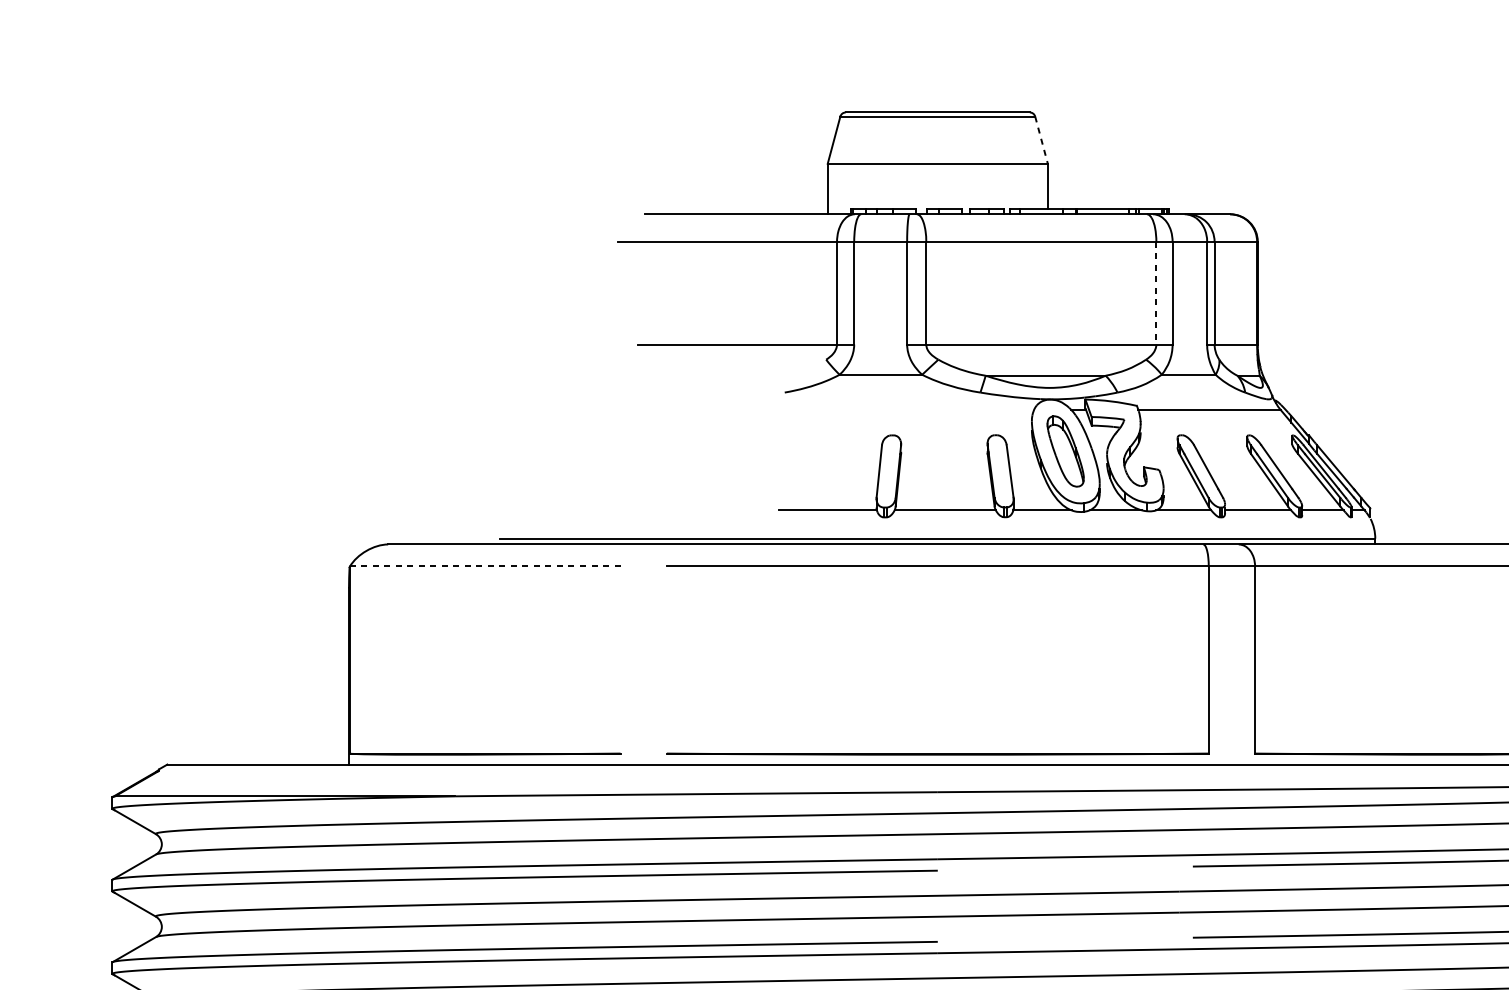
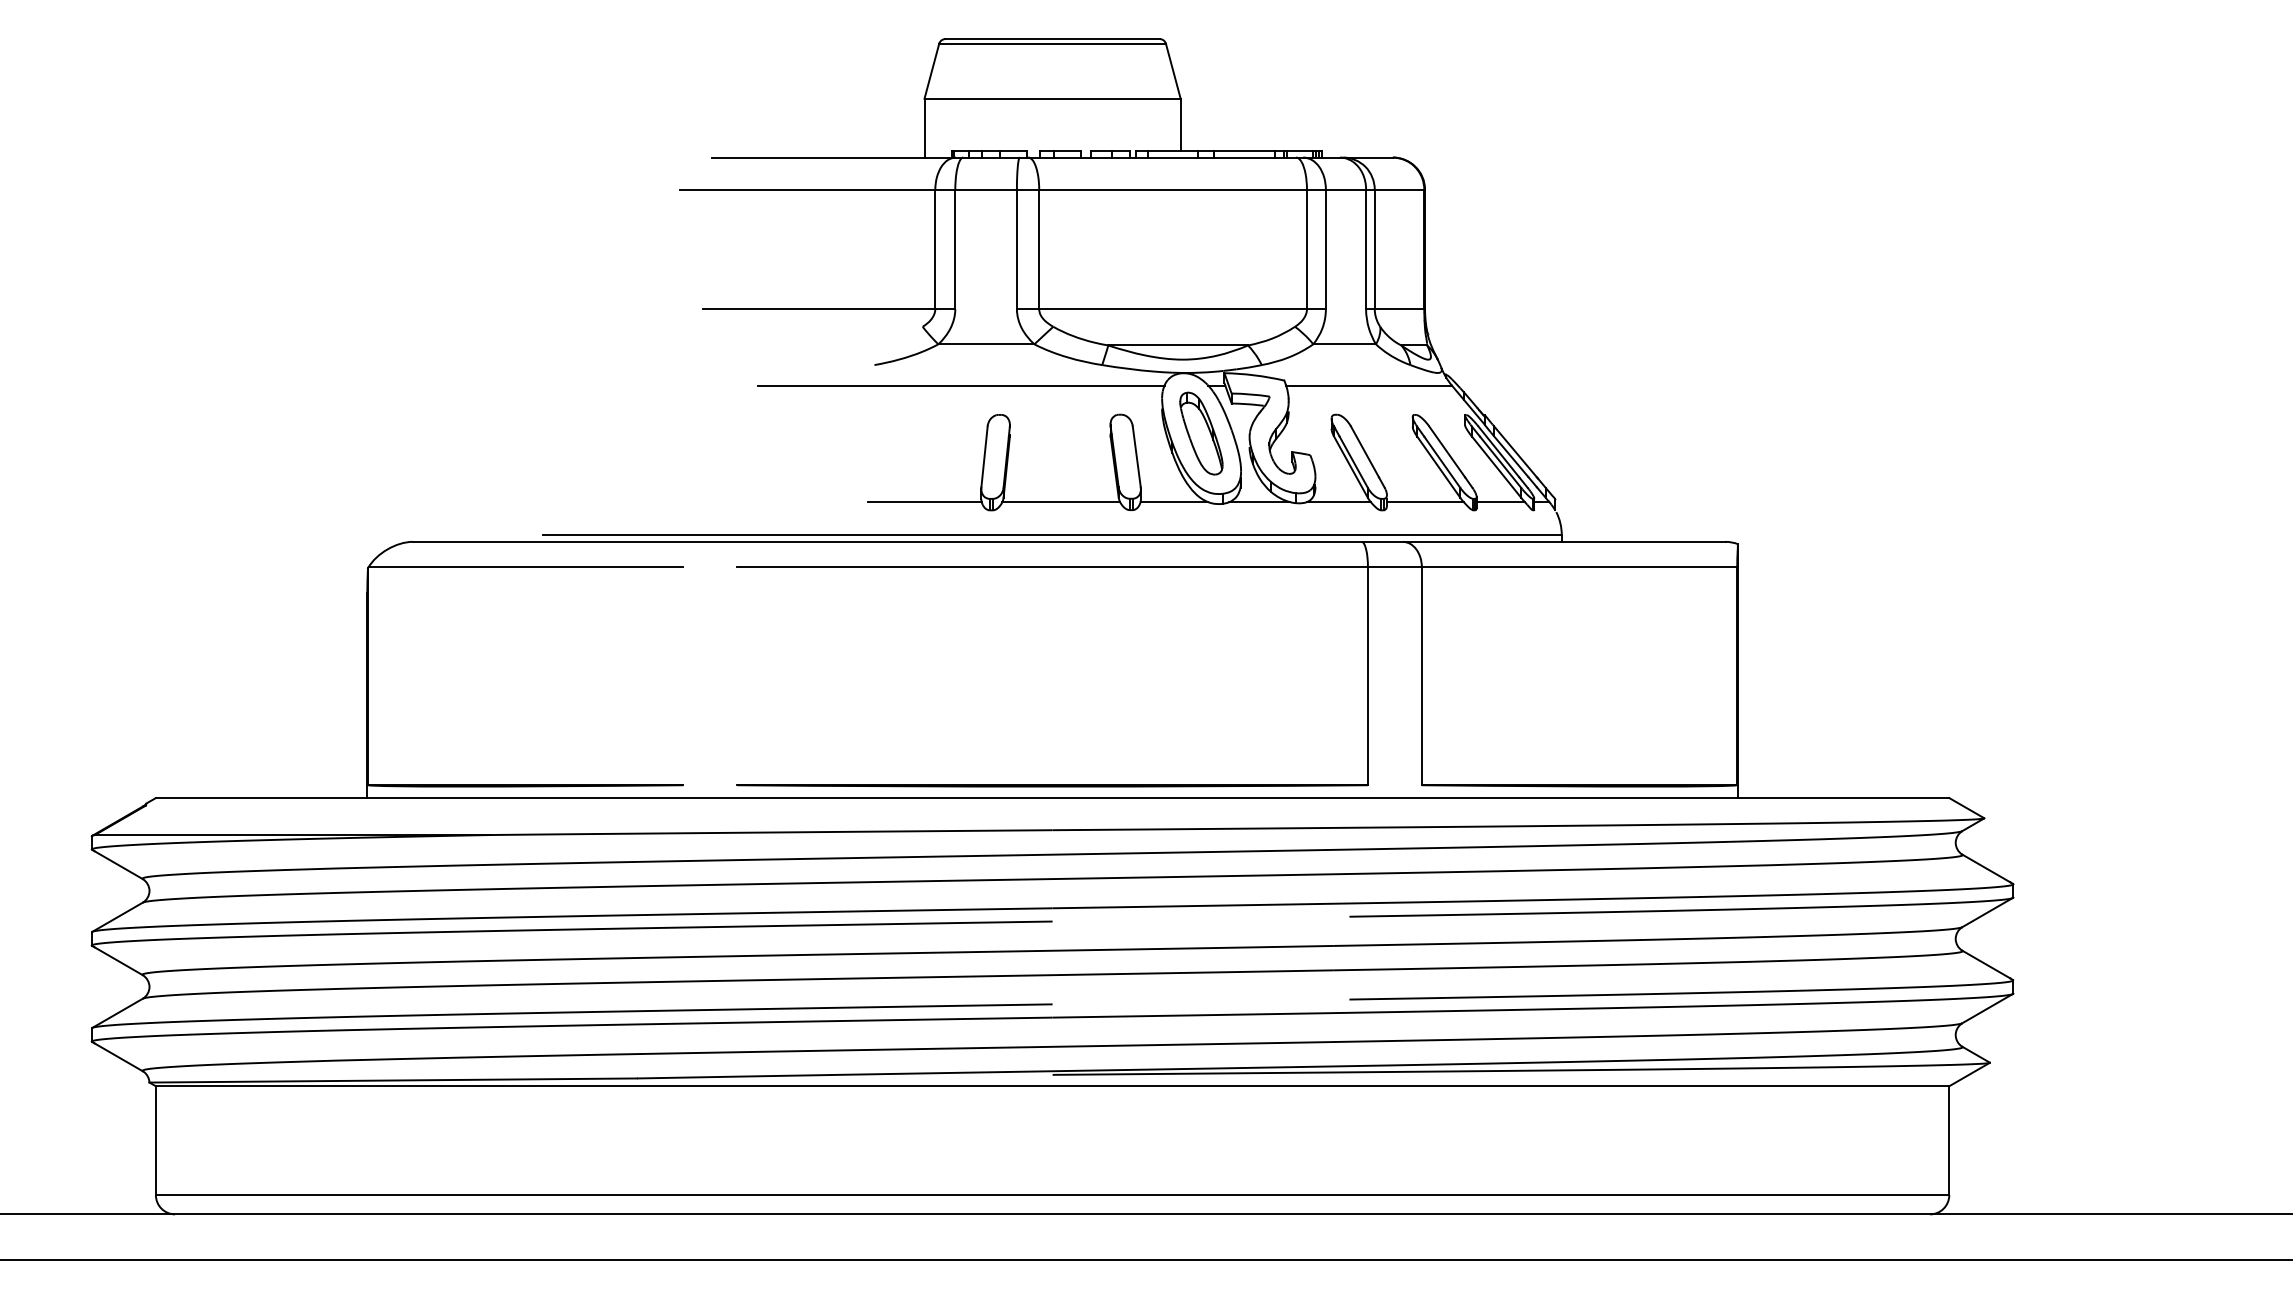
line: (1041, 140) -> (1173, 71), dashed -> solid
line: (1156, 293) -> (1307, 249), dashed -> solid
line: (858, 410) -> (960, 385), added
line: (484, 566) -> (525, 567), dashed -> solid

